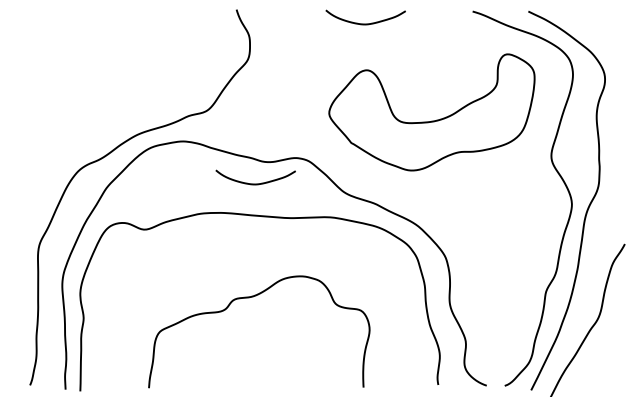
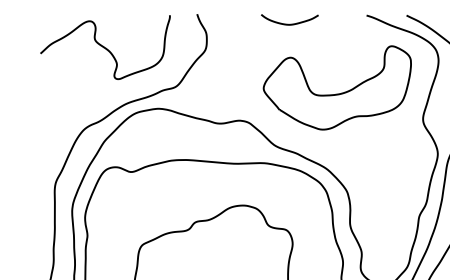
curve: (108, 56) -> (105, 47), added
curve: (255, 183) -> (210, 138), removed

